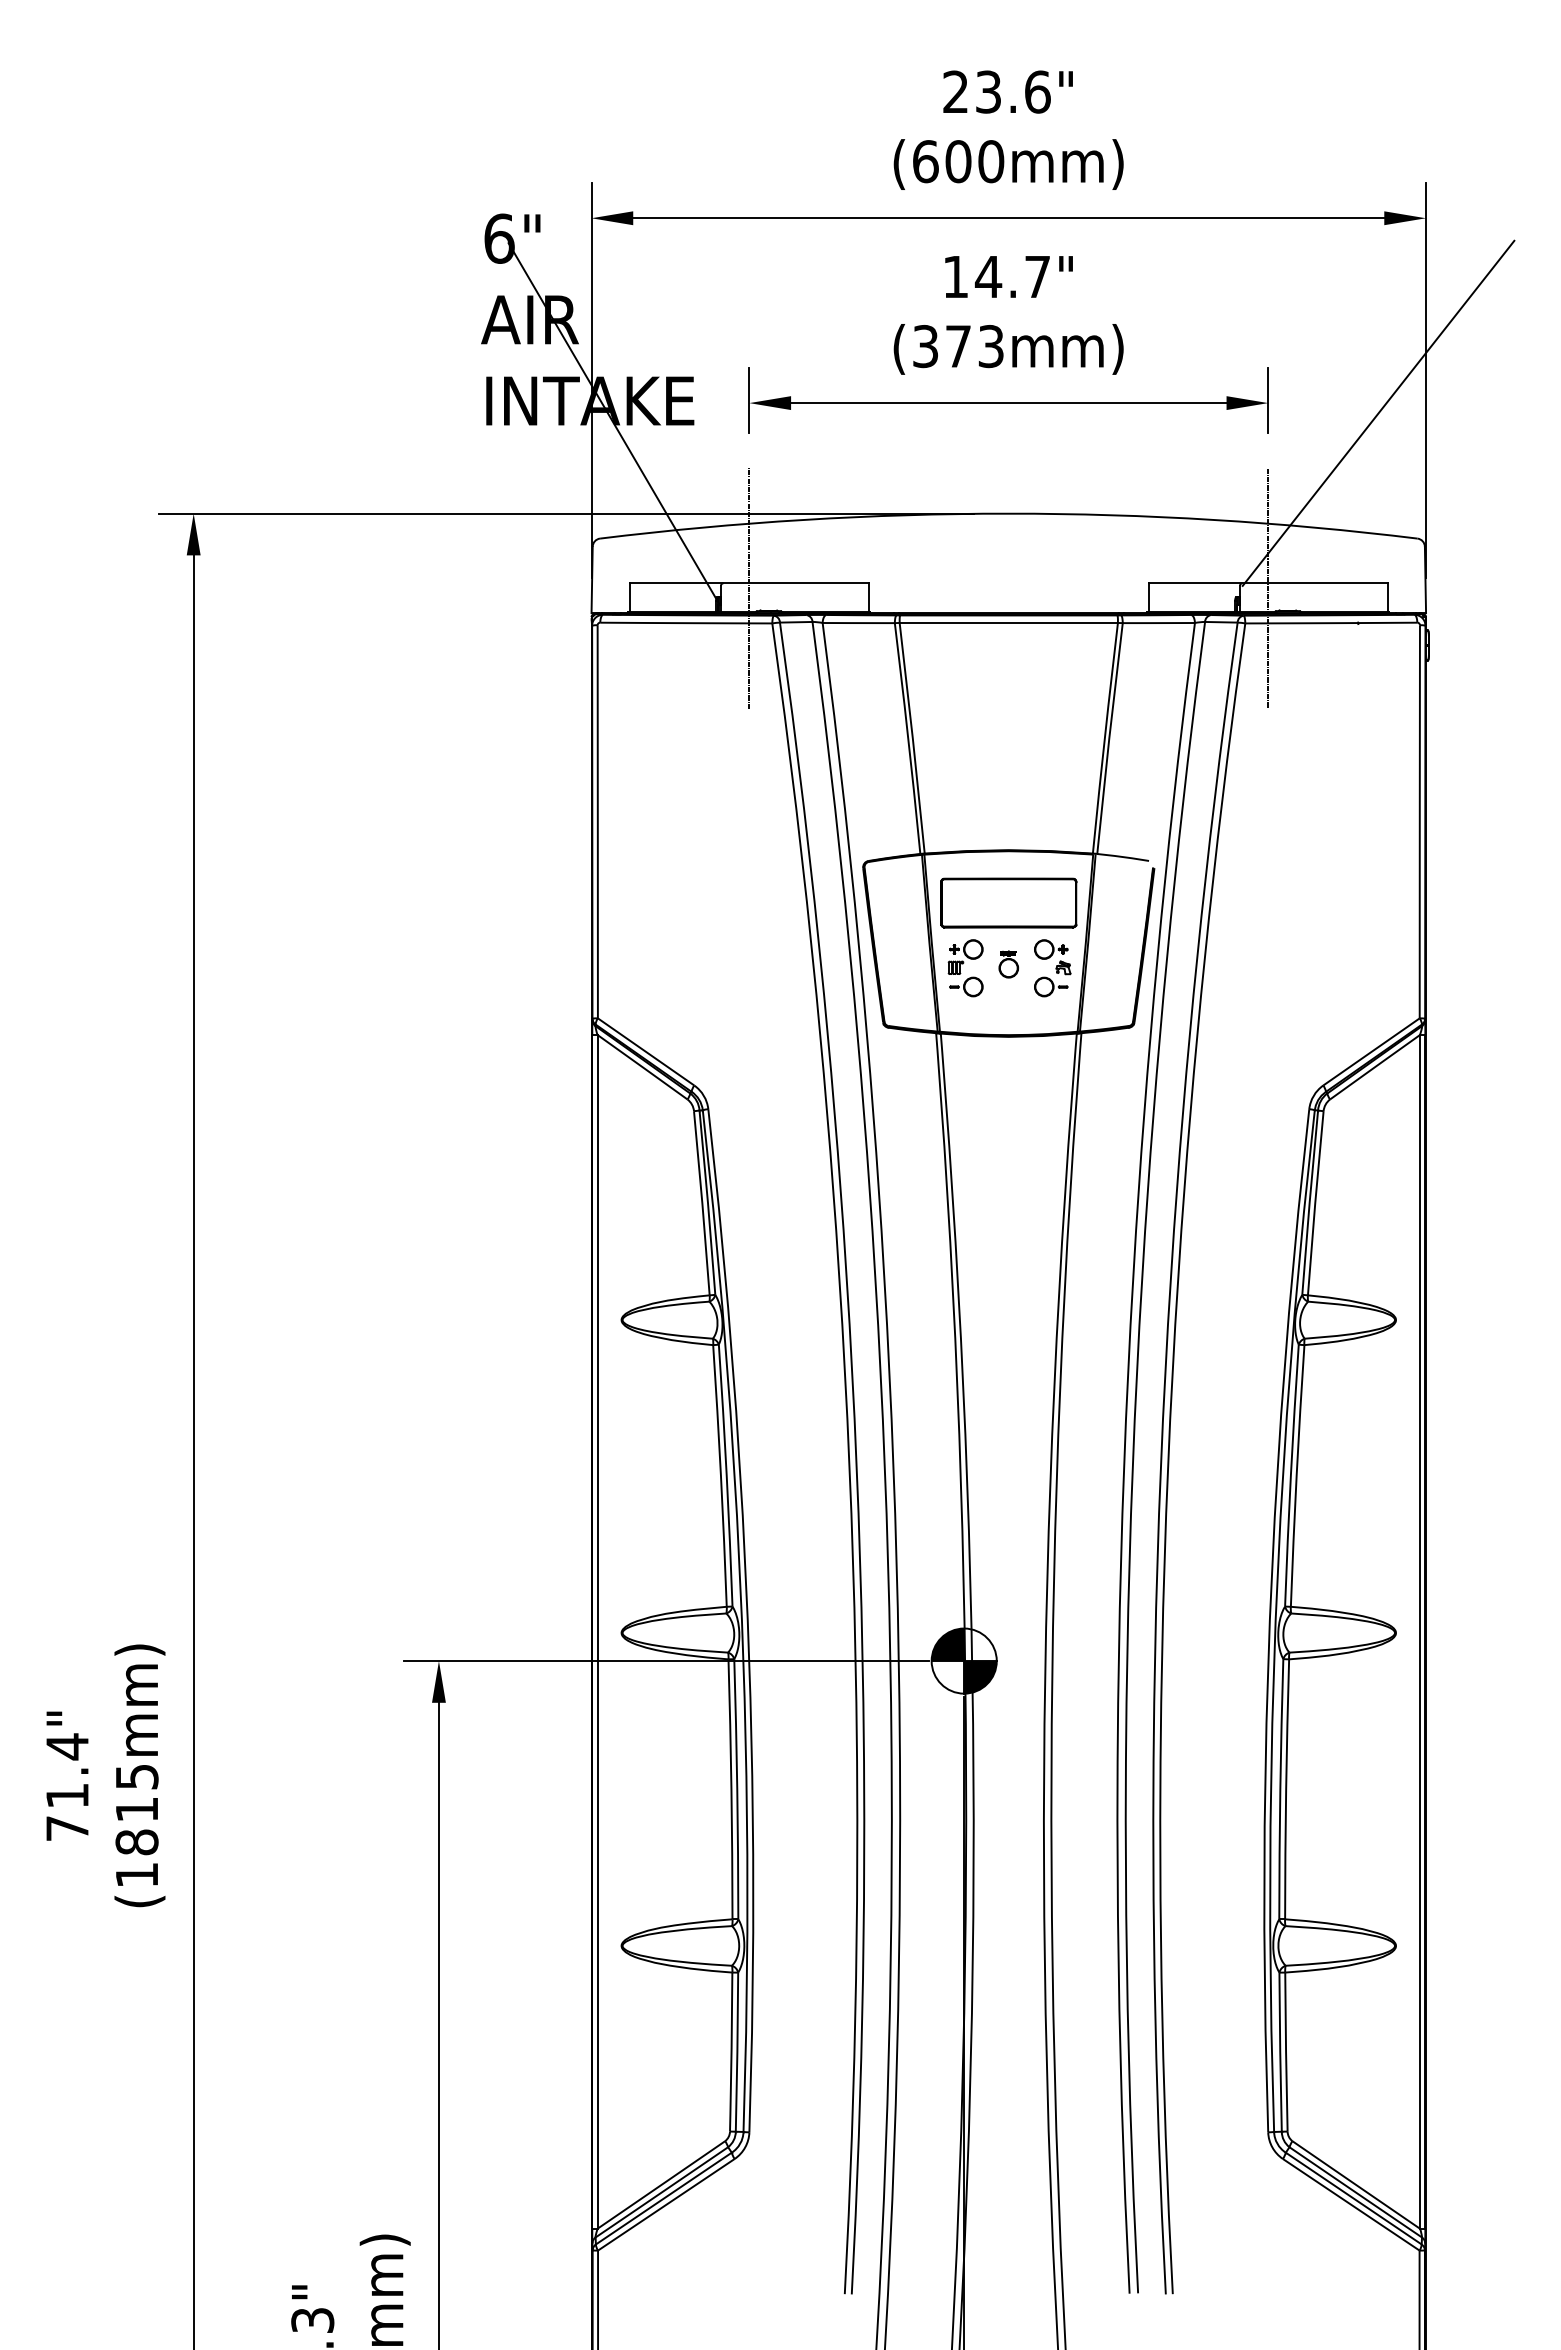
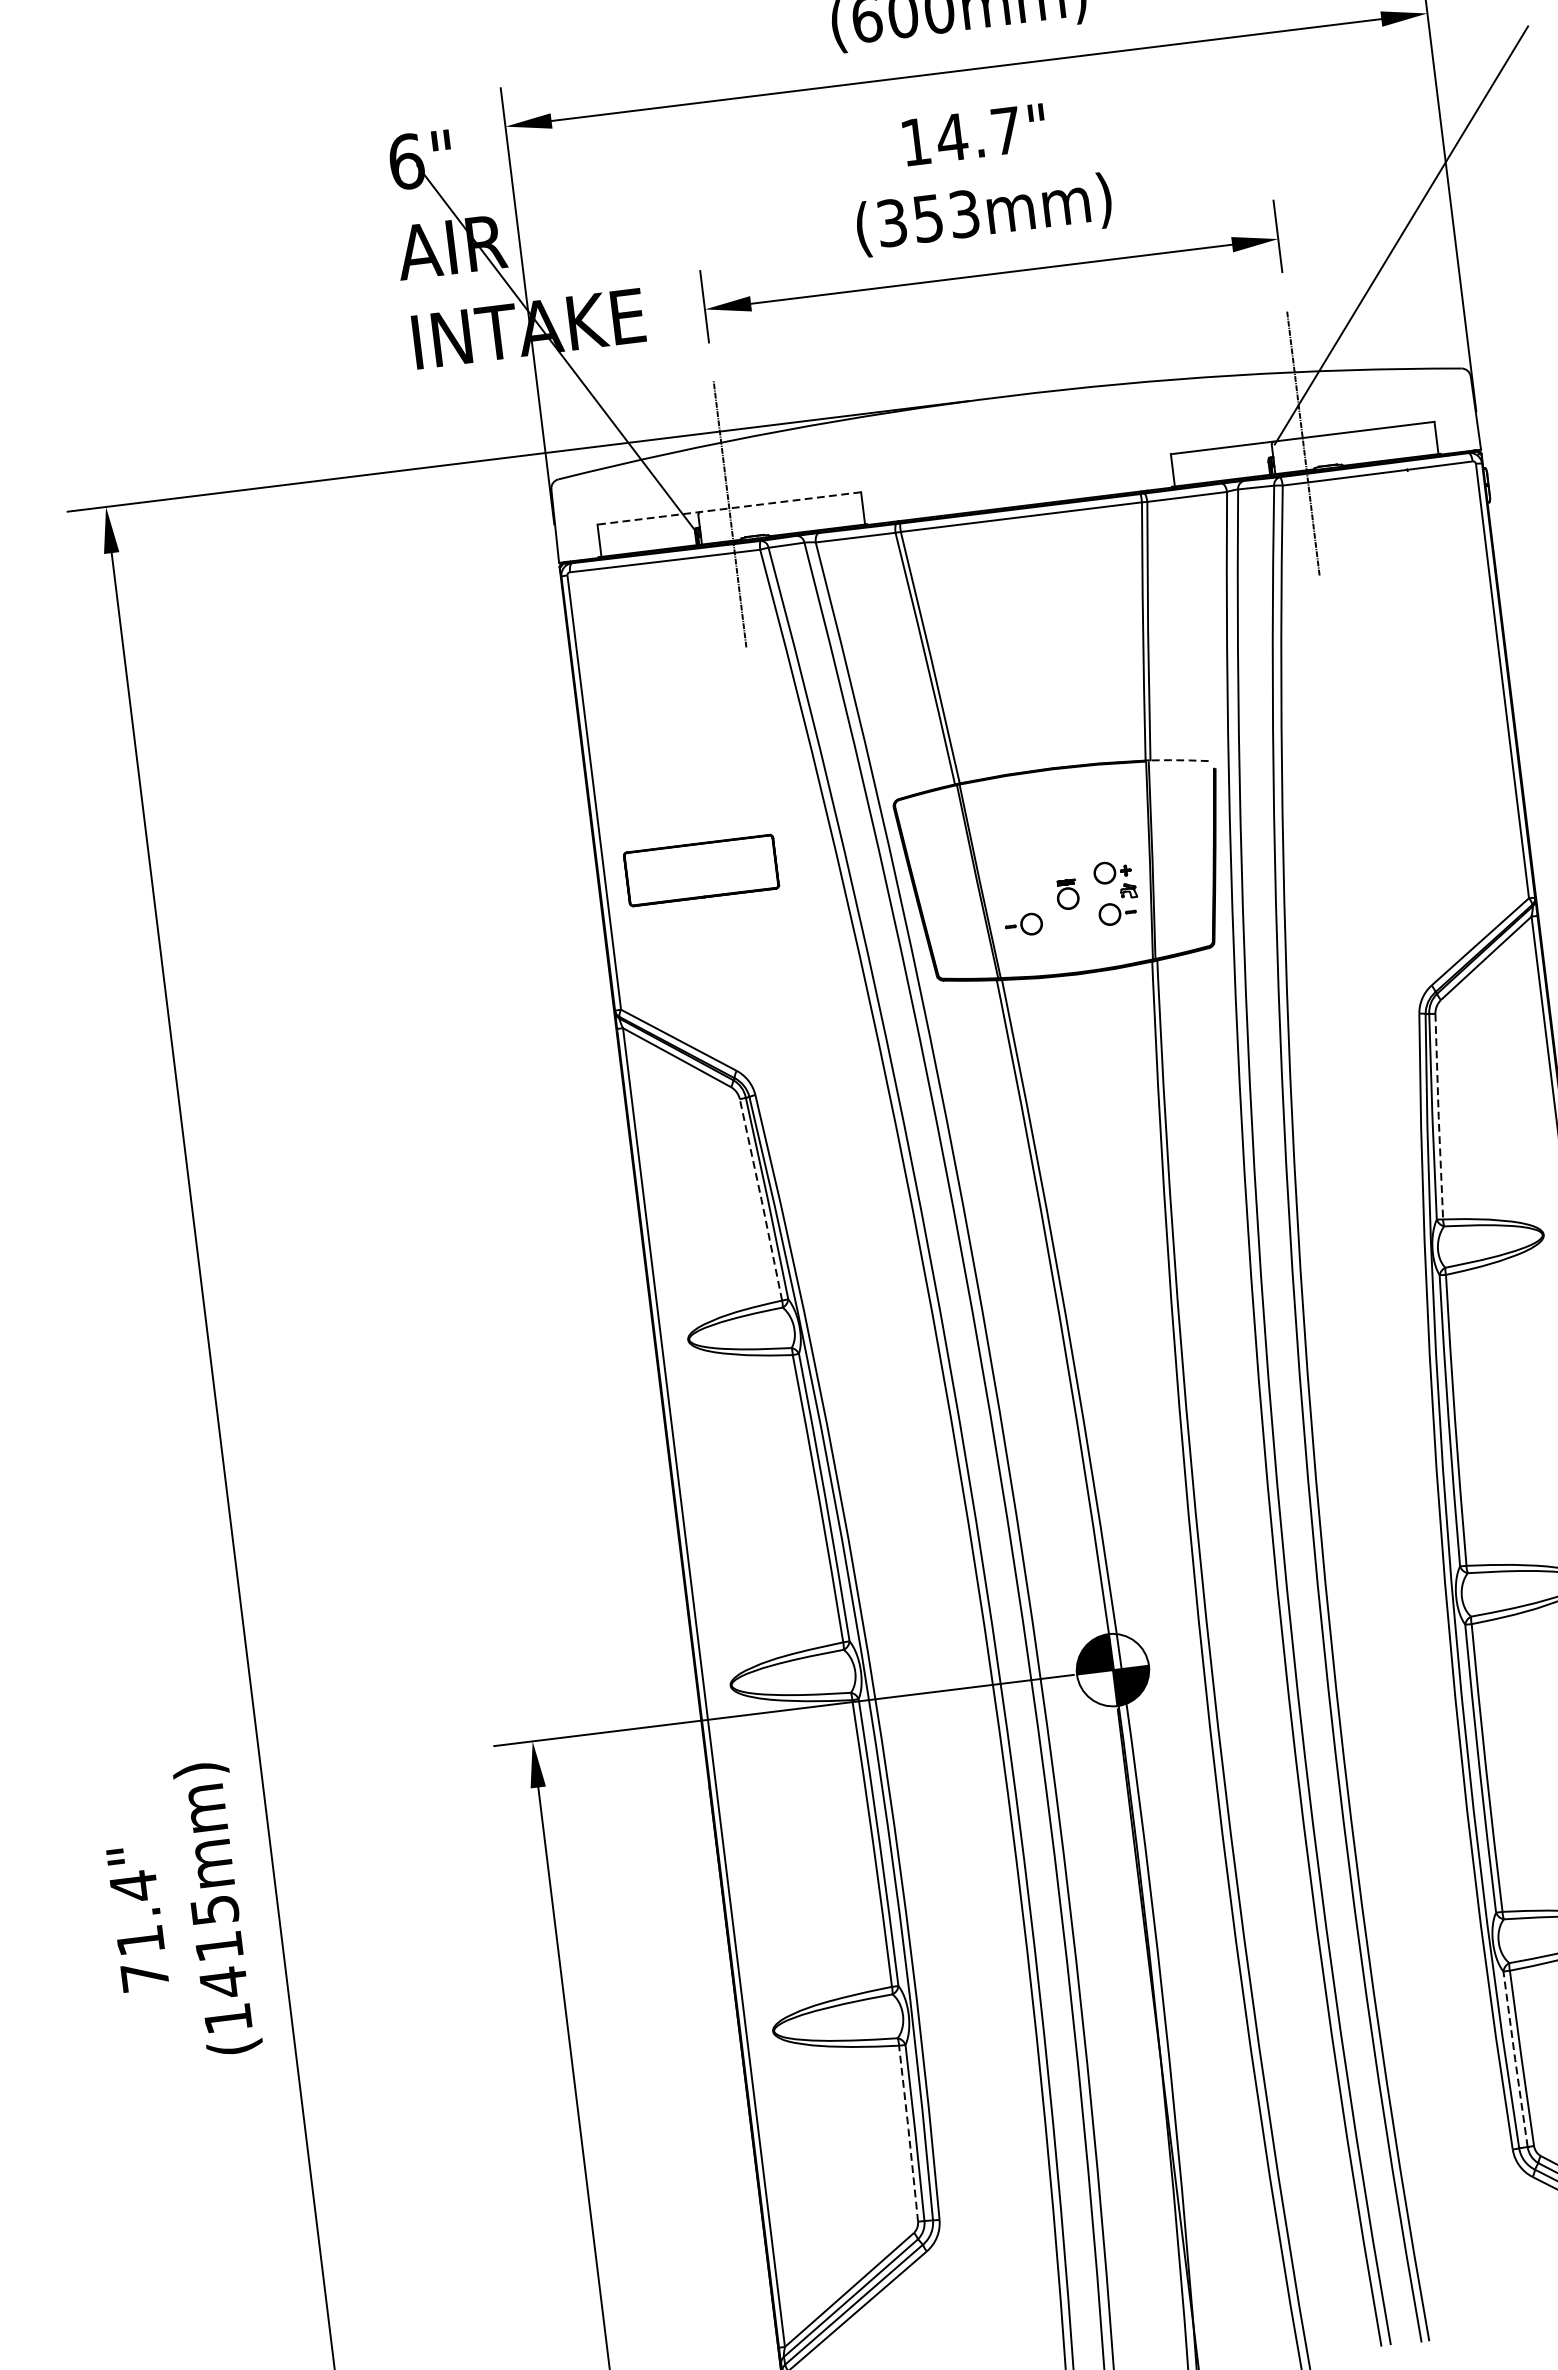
text: (958, 346) -> (928, 218), (373mm) -> (353mm)
line: (748, 583) -> (728, 508), solid -> dashed
line: (1123, 857) -> (1179, 760), solid -> dashed
part: (1008, 902) -> (701, 869), moved
part: (965, 956) -> (1018, 891), removed
line: (702, 1203) -> (761, 1200), solid -> dashed
line: (1315, 1203) -> (1438, 1116), solid -> dashed
text: (136, 1842) -> (223, 1982), (1815mm) -> (1415mm)
line: (731, 2052) -> (908, 2134), solid -> dashed
line: (1280, 2052) -> (1515, 2059), solid -> dashed

